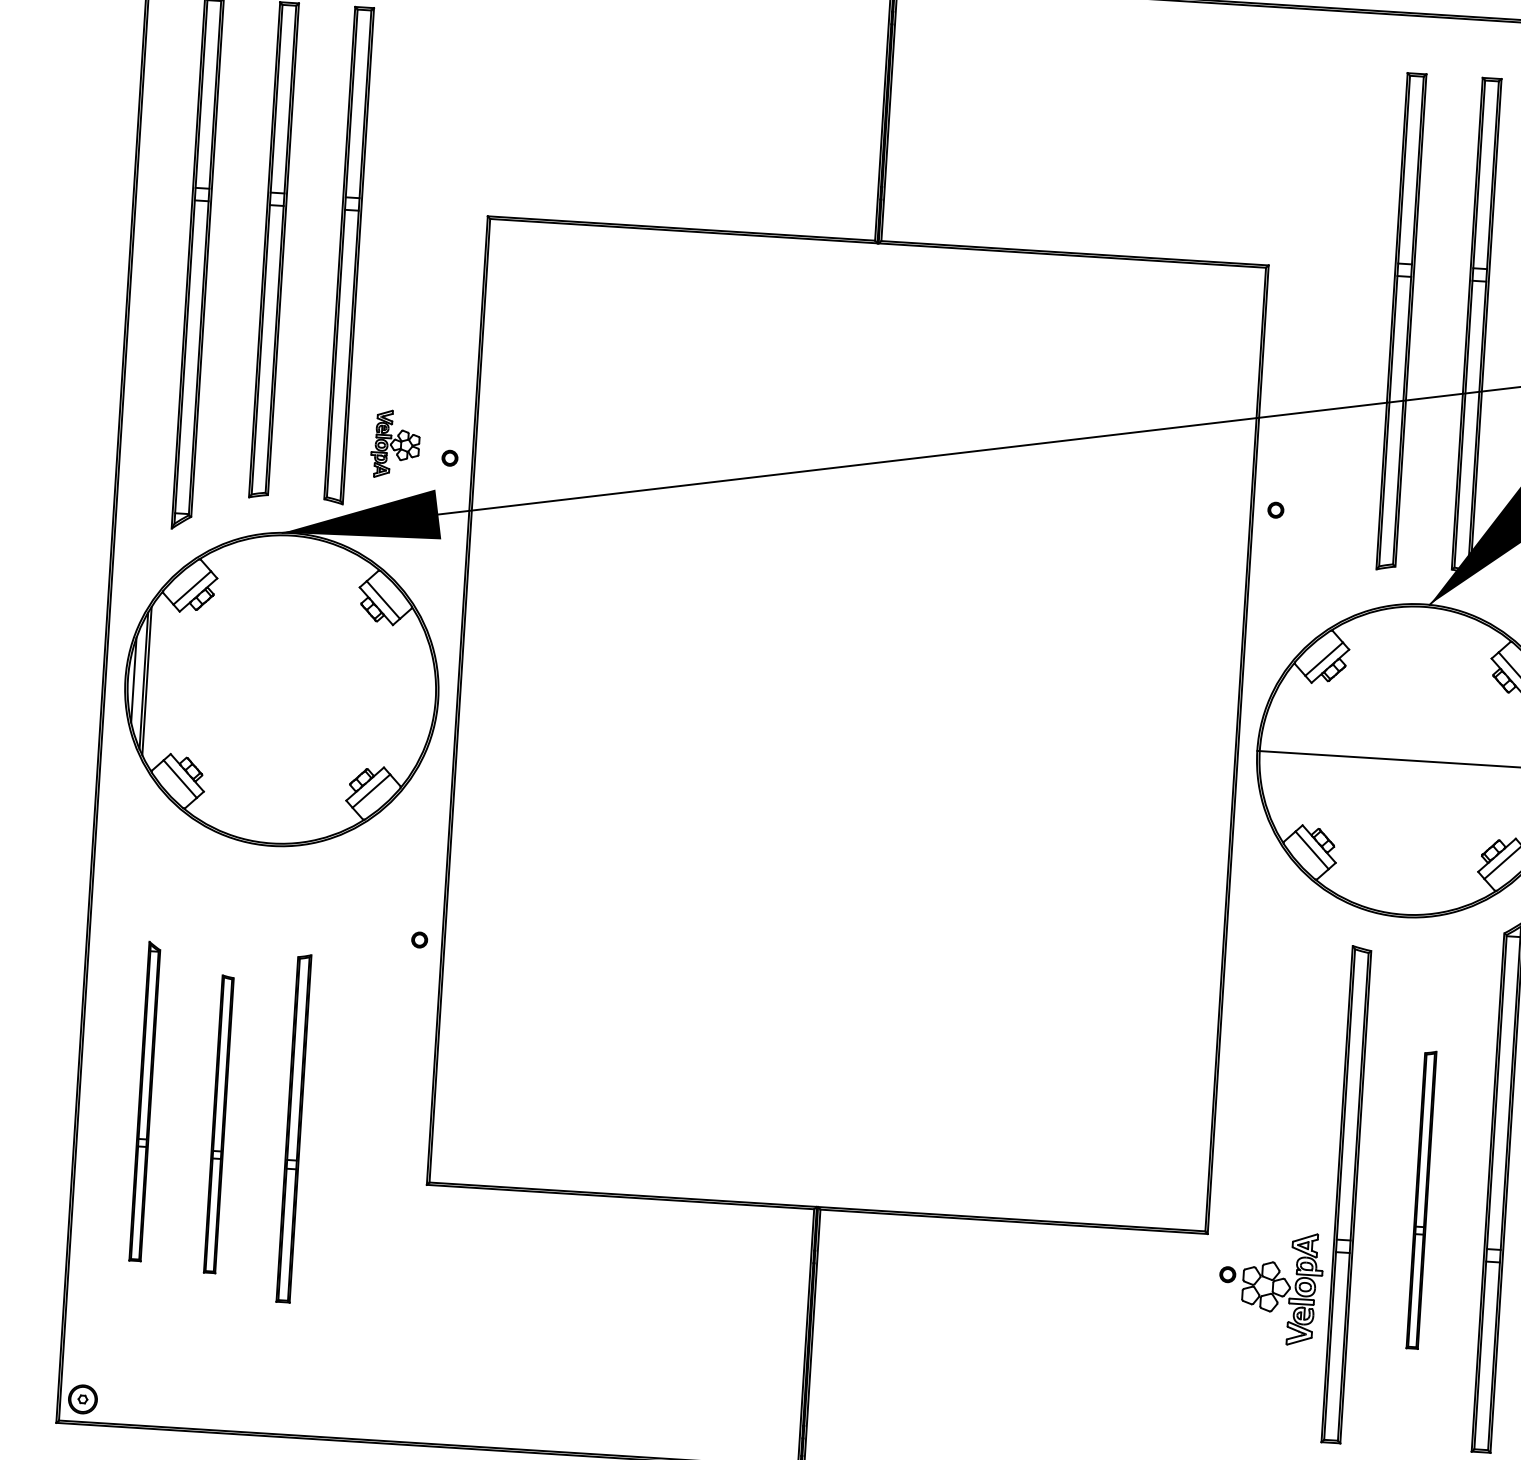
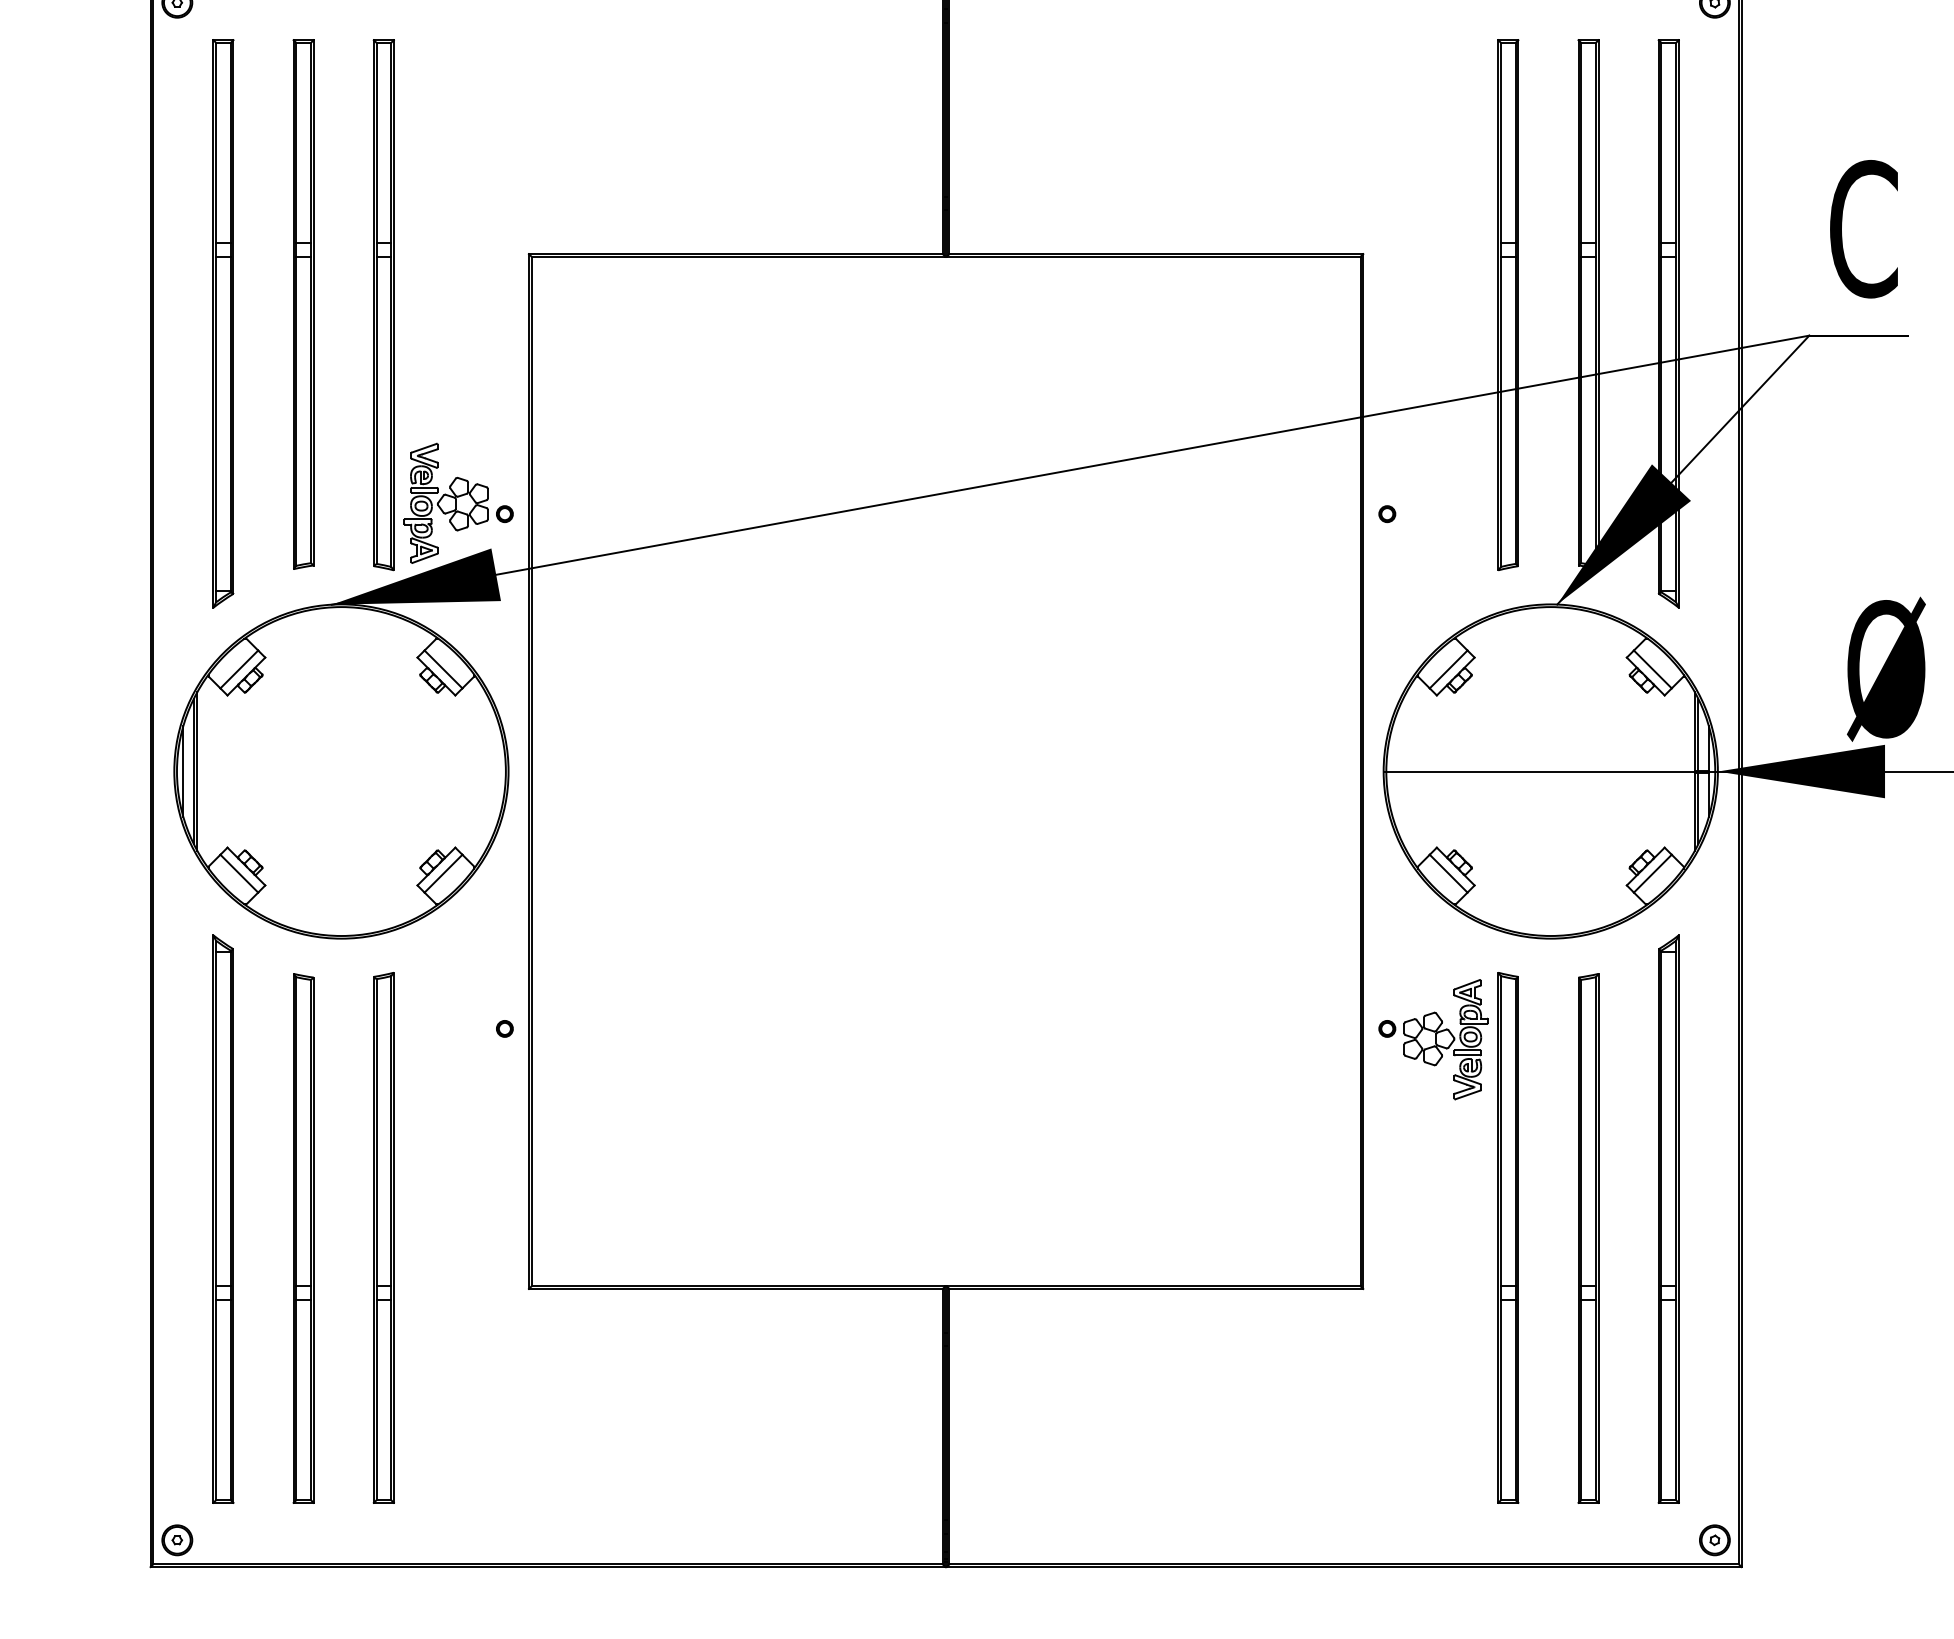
part: (395, 443) -> (445, 502), size x1.67
part: (145, 1100) -> (223, 1218), size x1.67
part: (218, 1124) -> (303, 1238), size x1.67
part: (293, 1128) -> (383, 1237), size x1.43
part: (1421, 1200) -> (1588, 1238), size x1.67
part: (1270, 1287) -> (1433, 1039), moved

